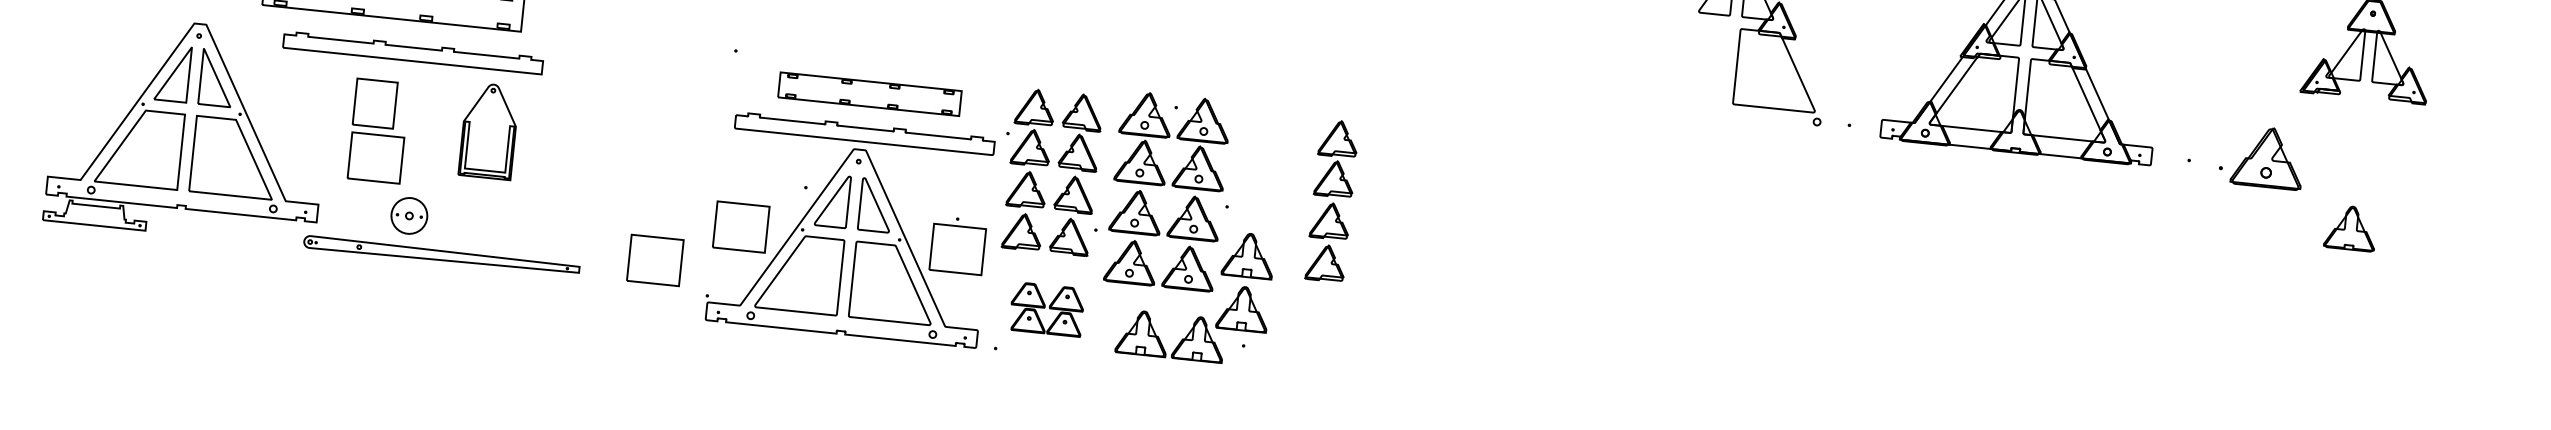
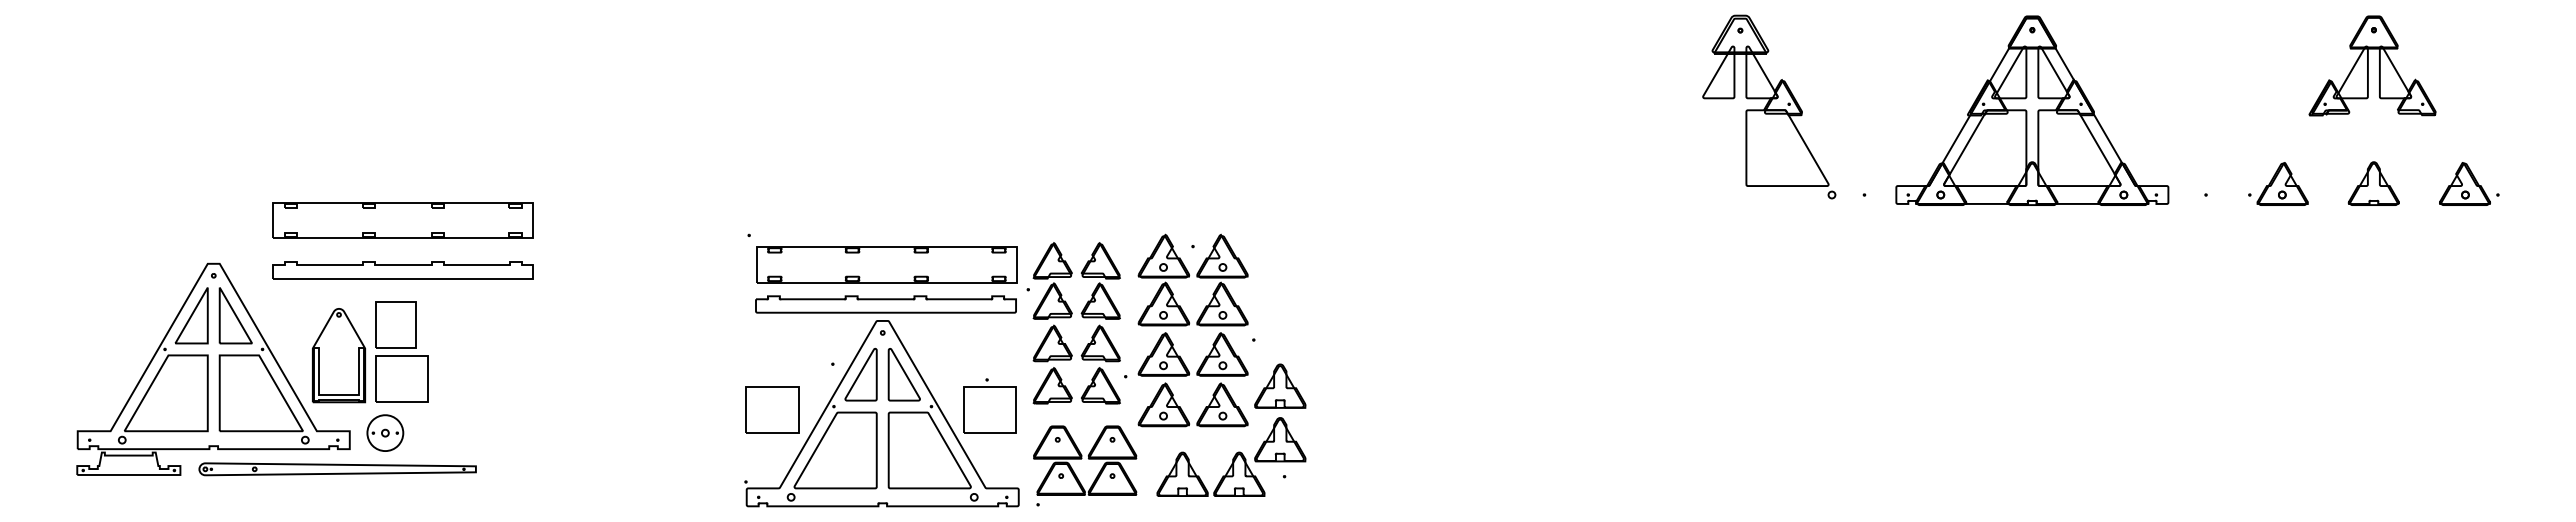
part: (412, 52) -> (402, 270), moved
part: (869, 93) -> (886, 264), size x1.43
part: (489, 131) -> (339, 355), moved
part: (2262, 156) -> (2278, 183), size x0.71
part: (2452, 176) -> (2469, 183), added
part: (1331, 201) -> (1357, 323), removed
part: (409, 215) -> (385, 432), moved
part: (2350, 227) -> (2373, 183), moved
part: (441, 255) -> (337, 469), moved
part: (655, 259) -> (690, 451), removed
part: (1047, 309) -> (1085, 460), size x1.43

